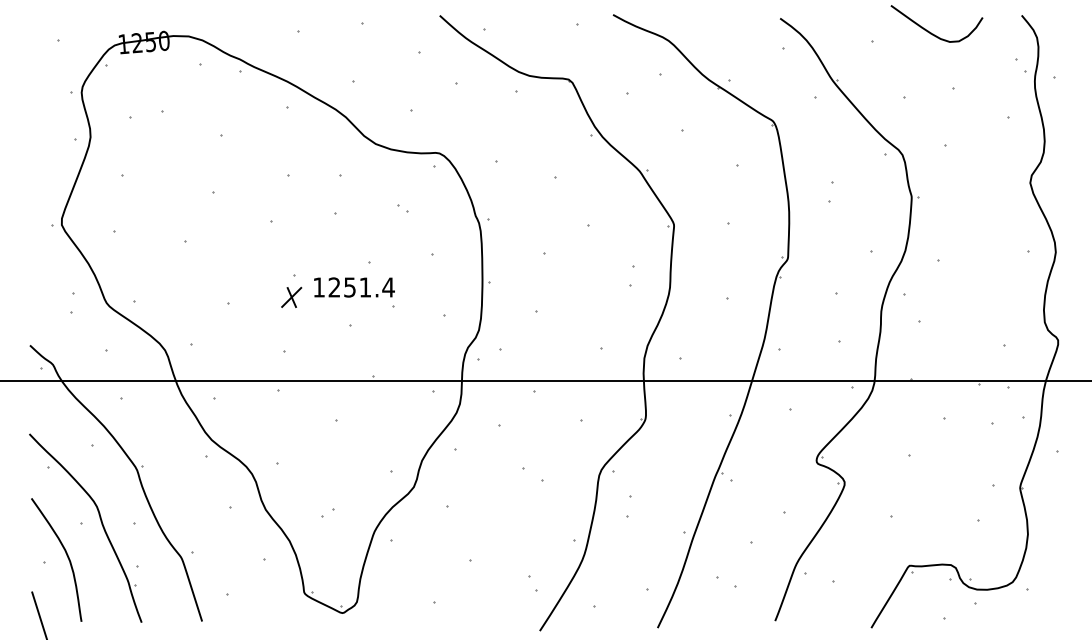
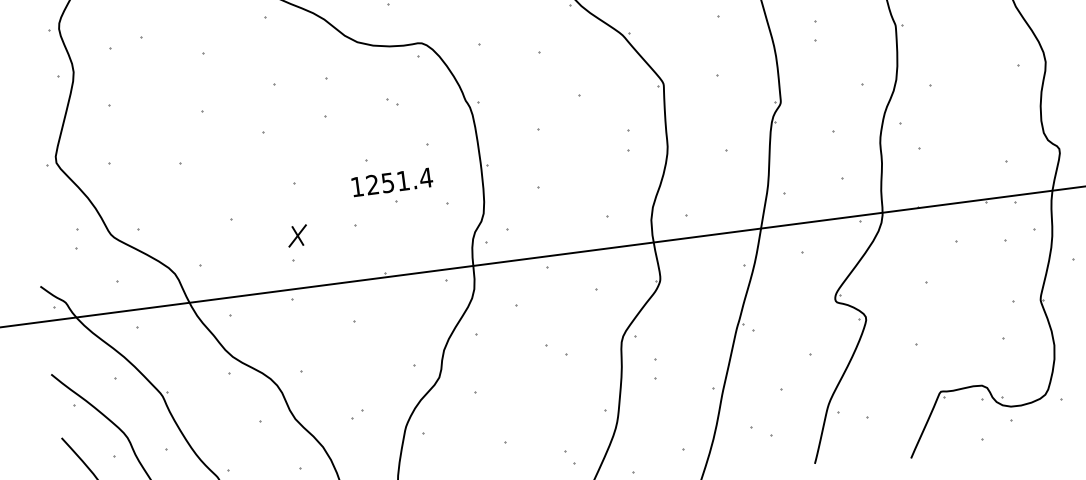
text: (354, 287) -> (392, 182), moved
part: (291, 296) -> (297, 235), moved

